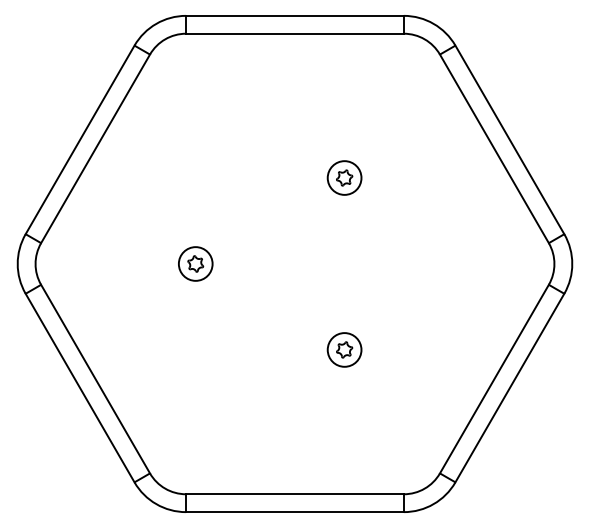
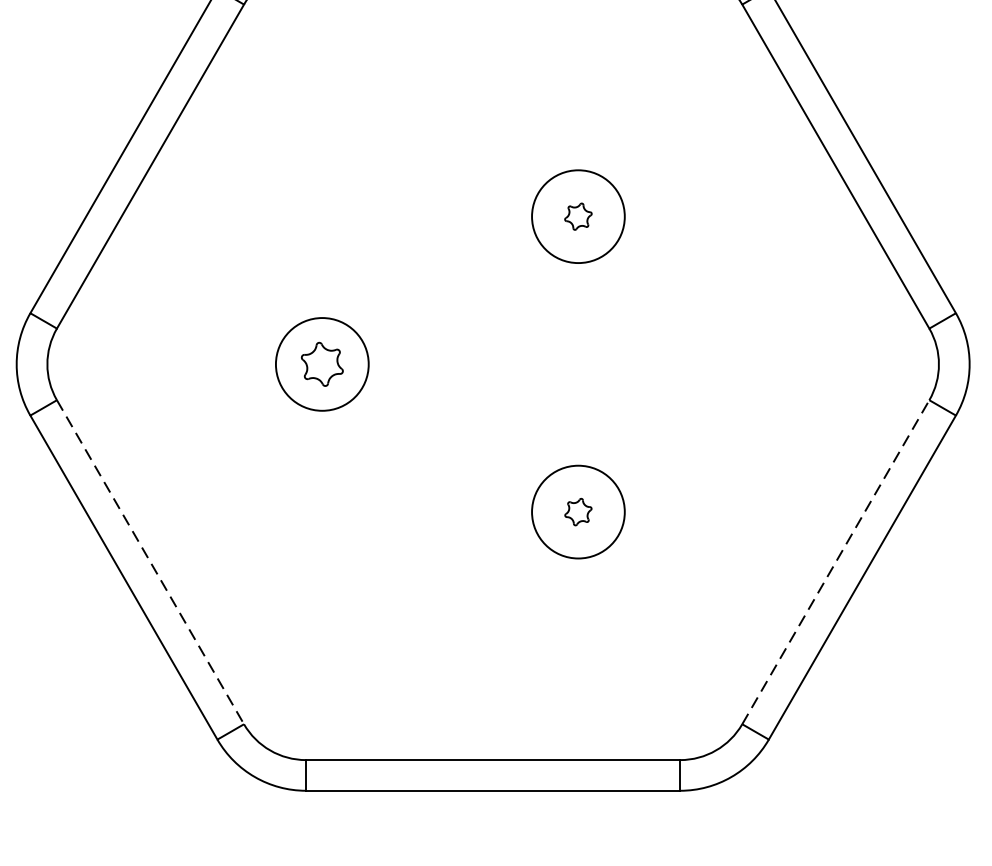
circle: (344, 177) -> (578, 215), size x1.6
part: (195, 263) -> (322, 363), size x1.6
circle: (344, 349) -> (578, 511), size x1.6
line: (95, 379) -> (150, 562), solid -> dashed
line: (494, 379) -> (835, 562), solid -> dashed

